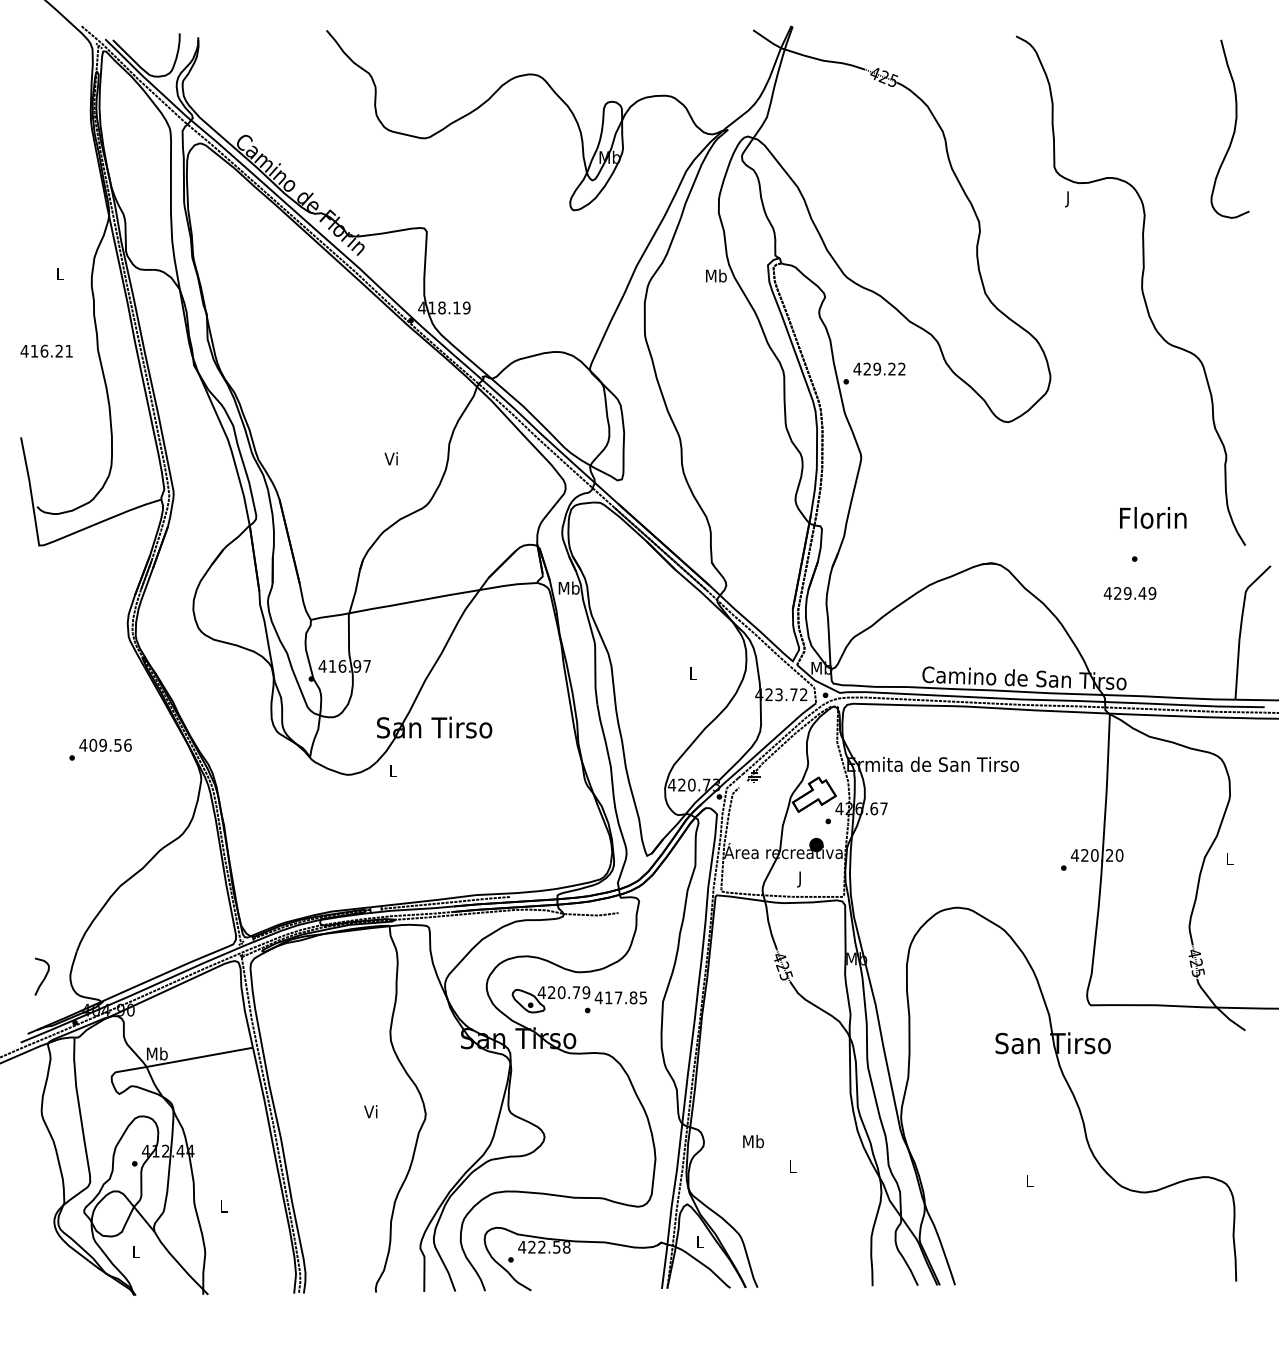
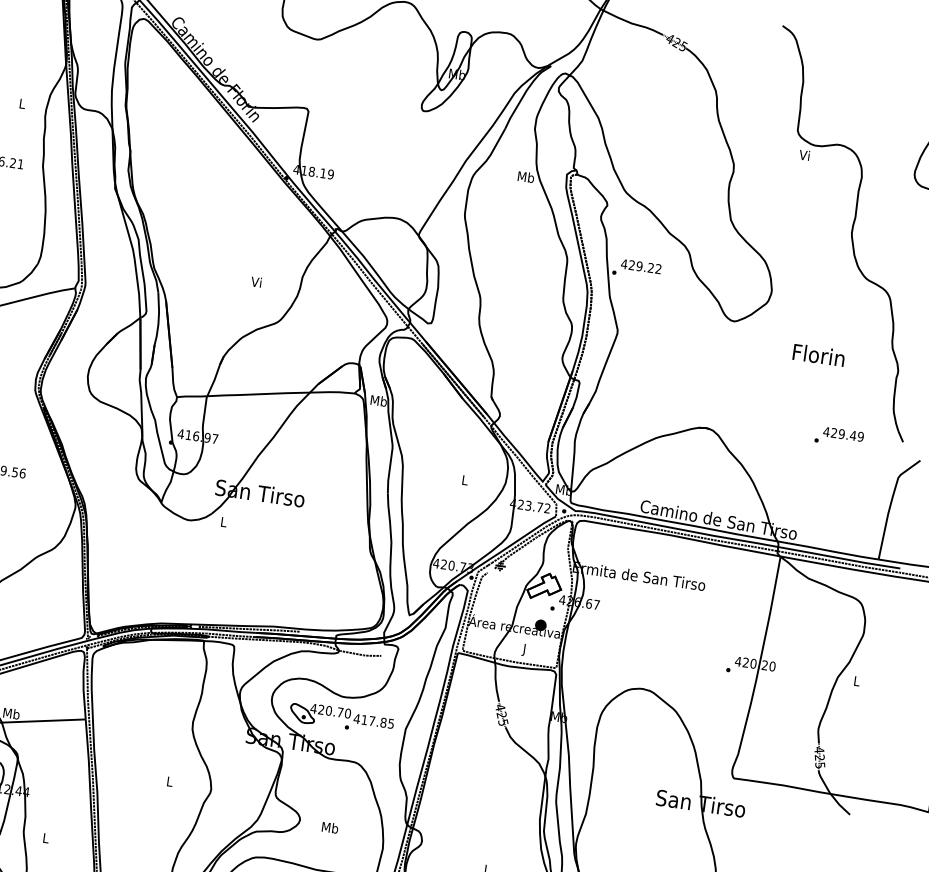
text: (1067, 198) -> (804, 156), J -> Vi
text: (1153, 517) -> (819, 354), moved
text: (1129, 593) -> (843, 434), moved
text: (586, 992) -> (348, 713), 420.79 -> 420.70
text: (370, 1111) -> (169, 781), Vi -> L
text: (753, 1141) -> (330, 827), moved

